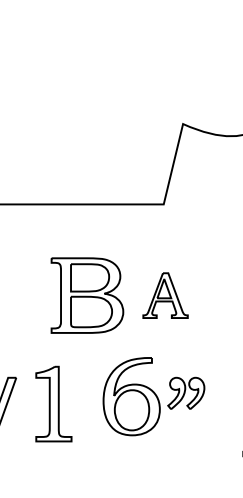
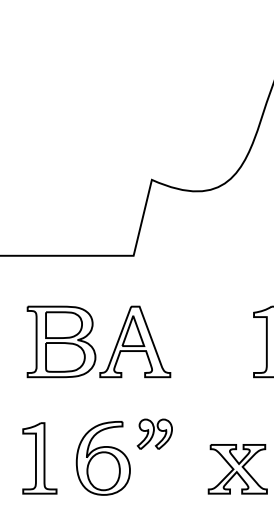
part: (165, 295) -> (135, 341), size x1.67
part: (130, 396) -> (102, 458), moved
part: (53, 404) -> (39, 458), moved

